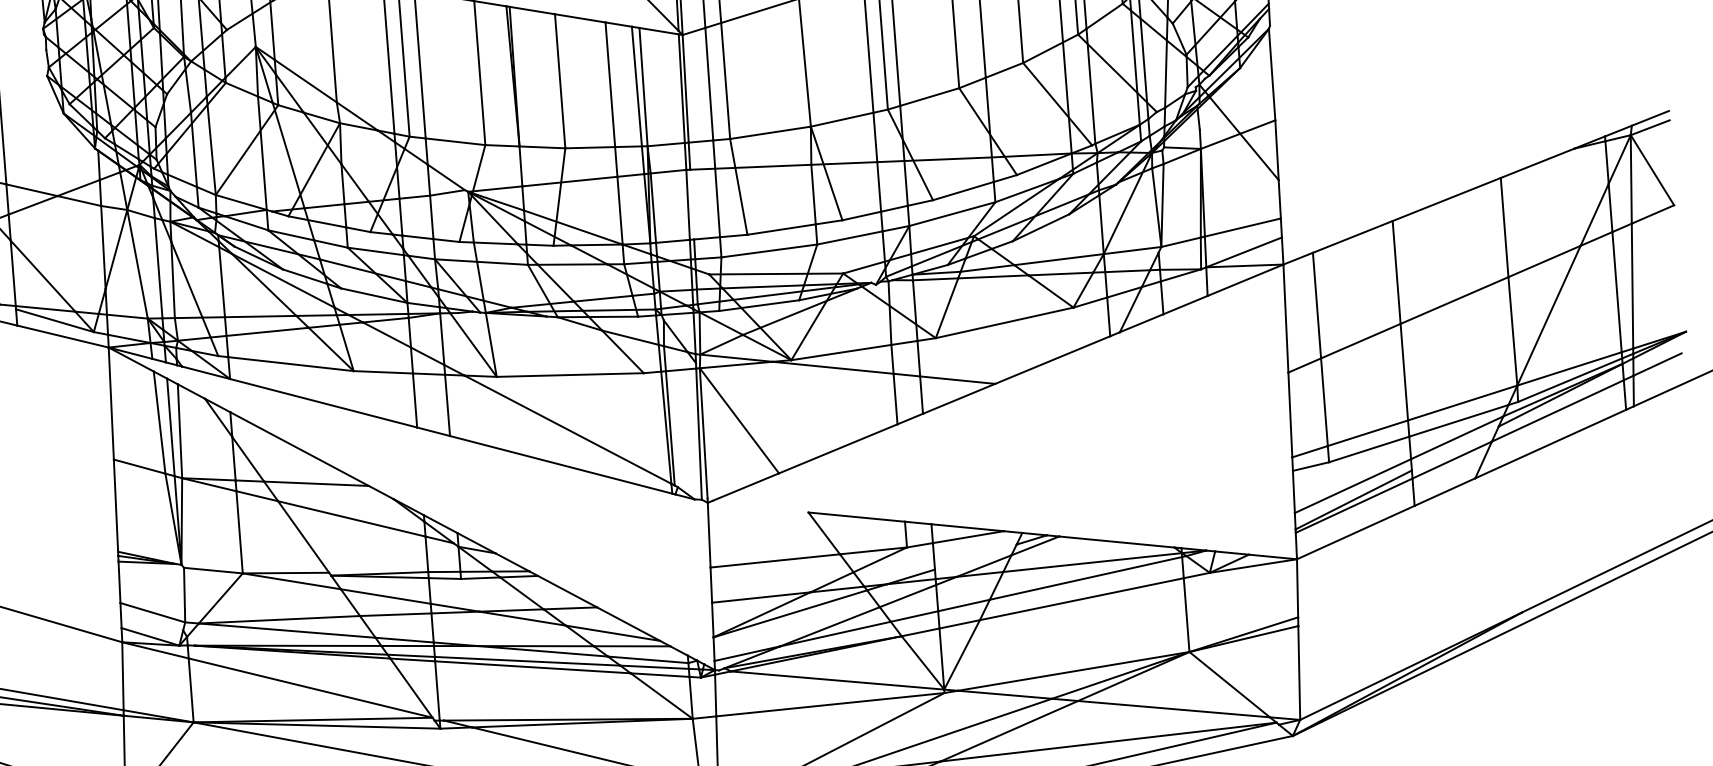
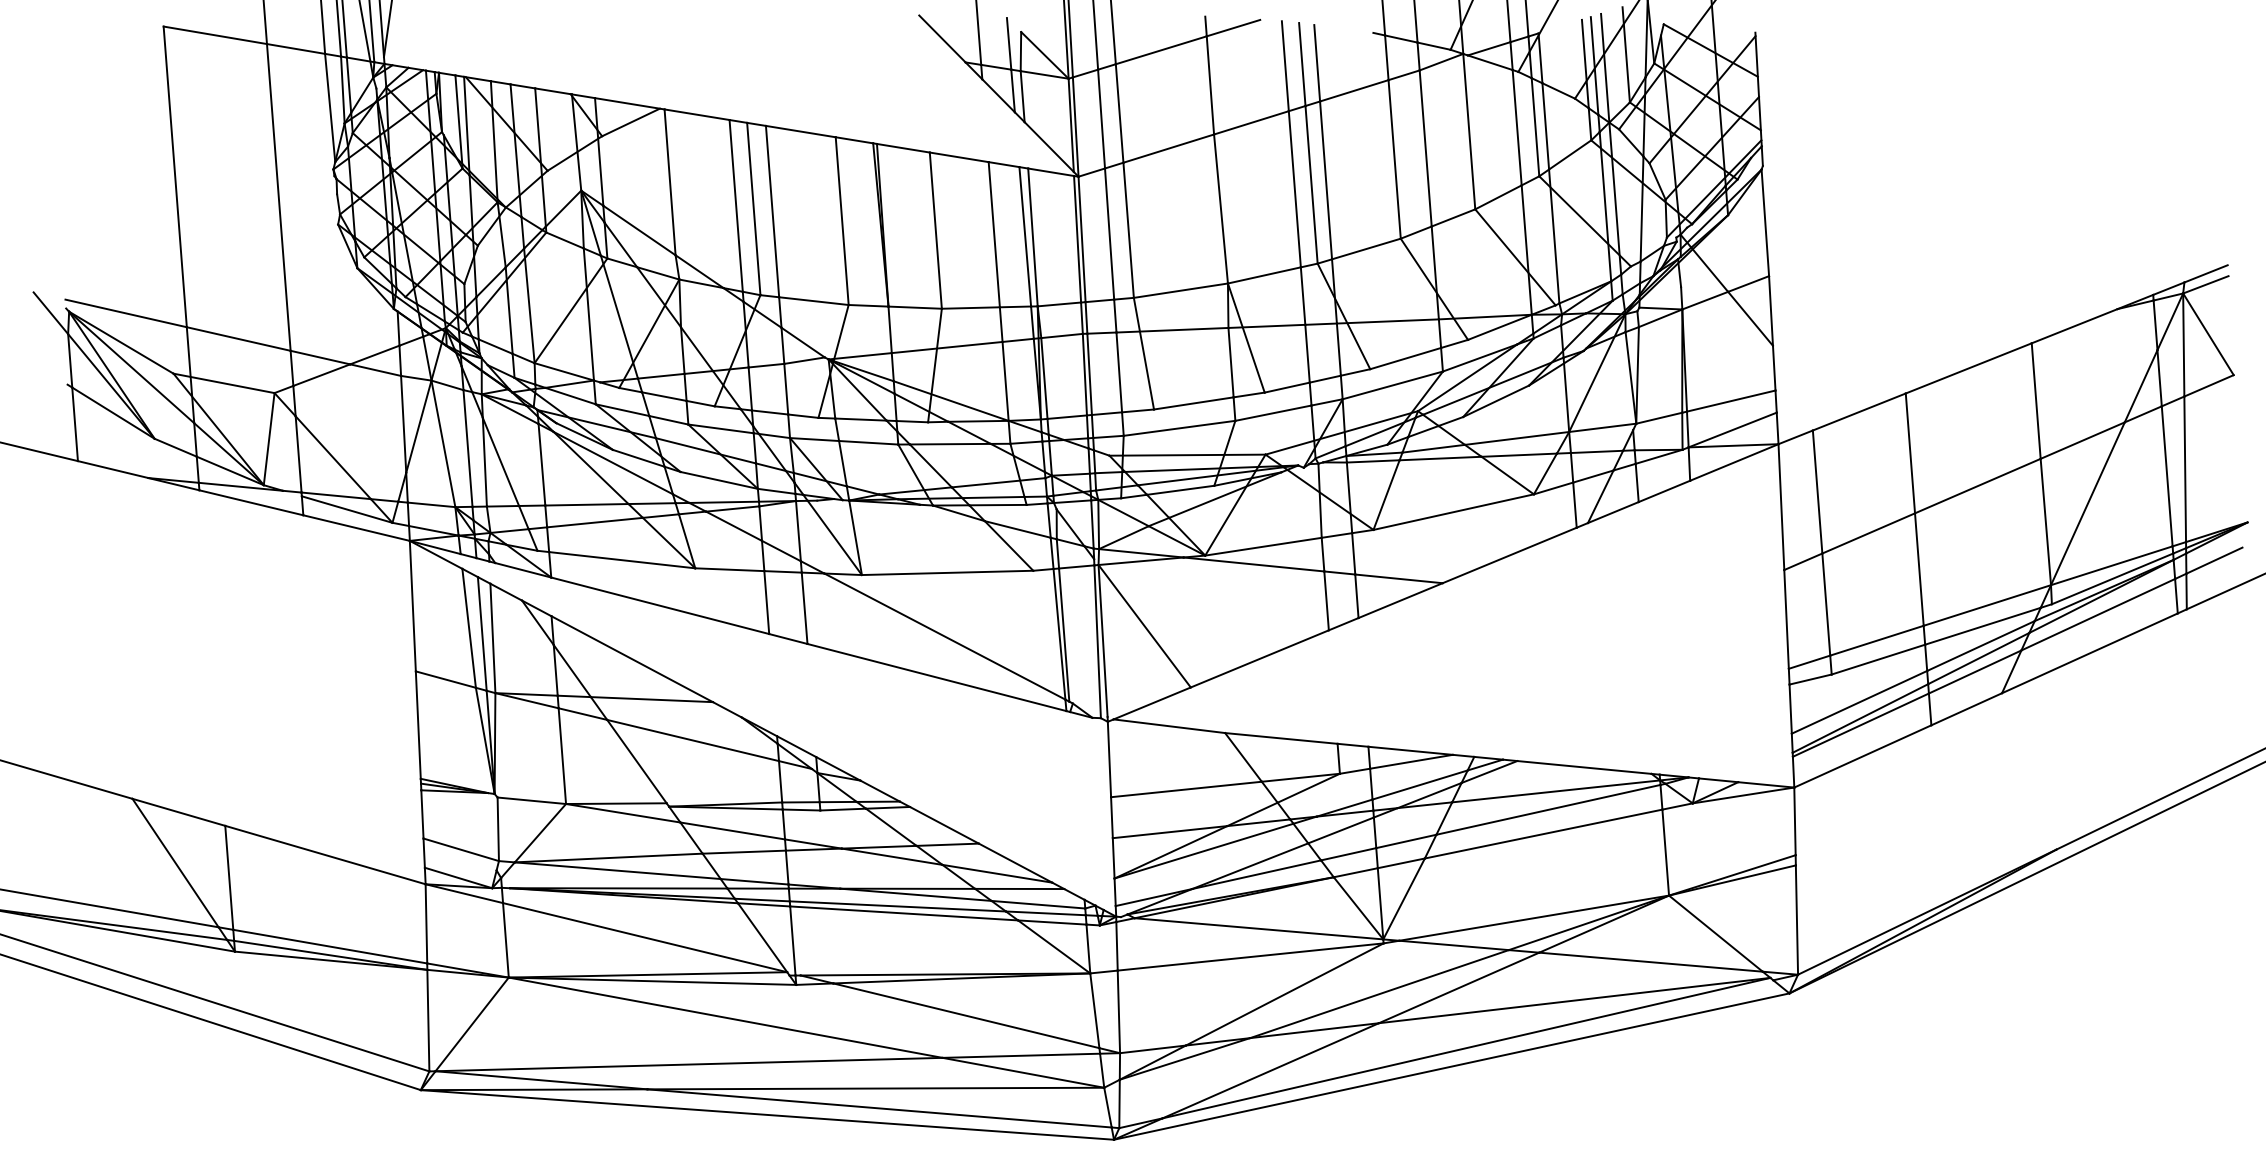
line: (692, 203) -> (1089, 373), added
line: (1455, 448) -> (1978, 658), added
line: (760, 506) -> (1169, 726), added
line: (975, 556) -> (1419, 784), added

